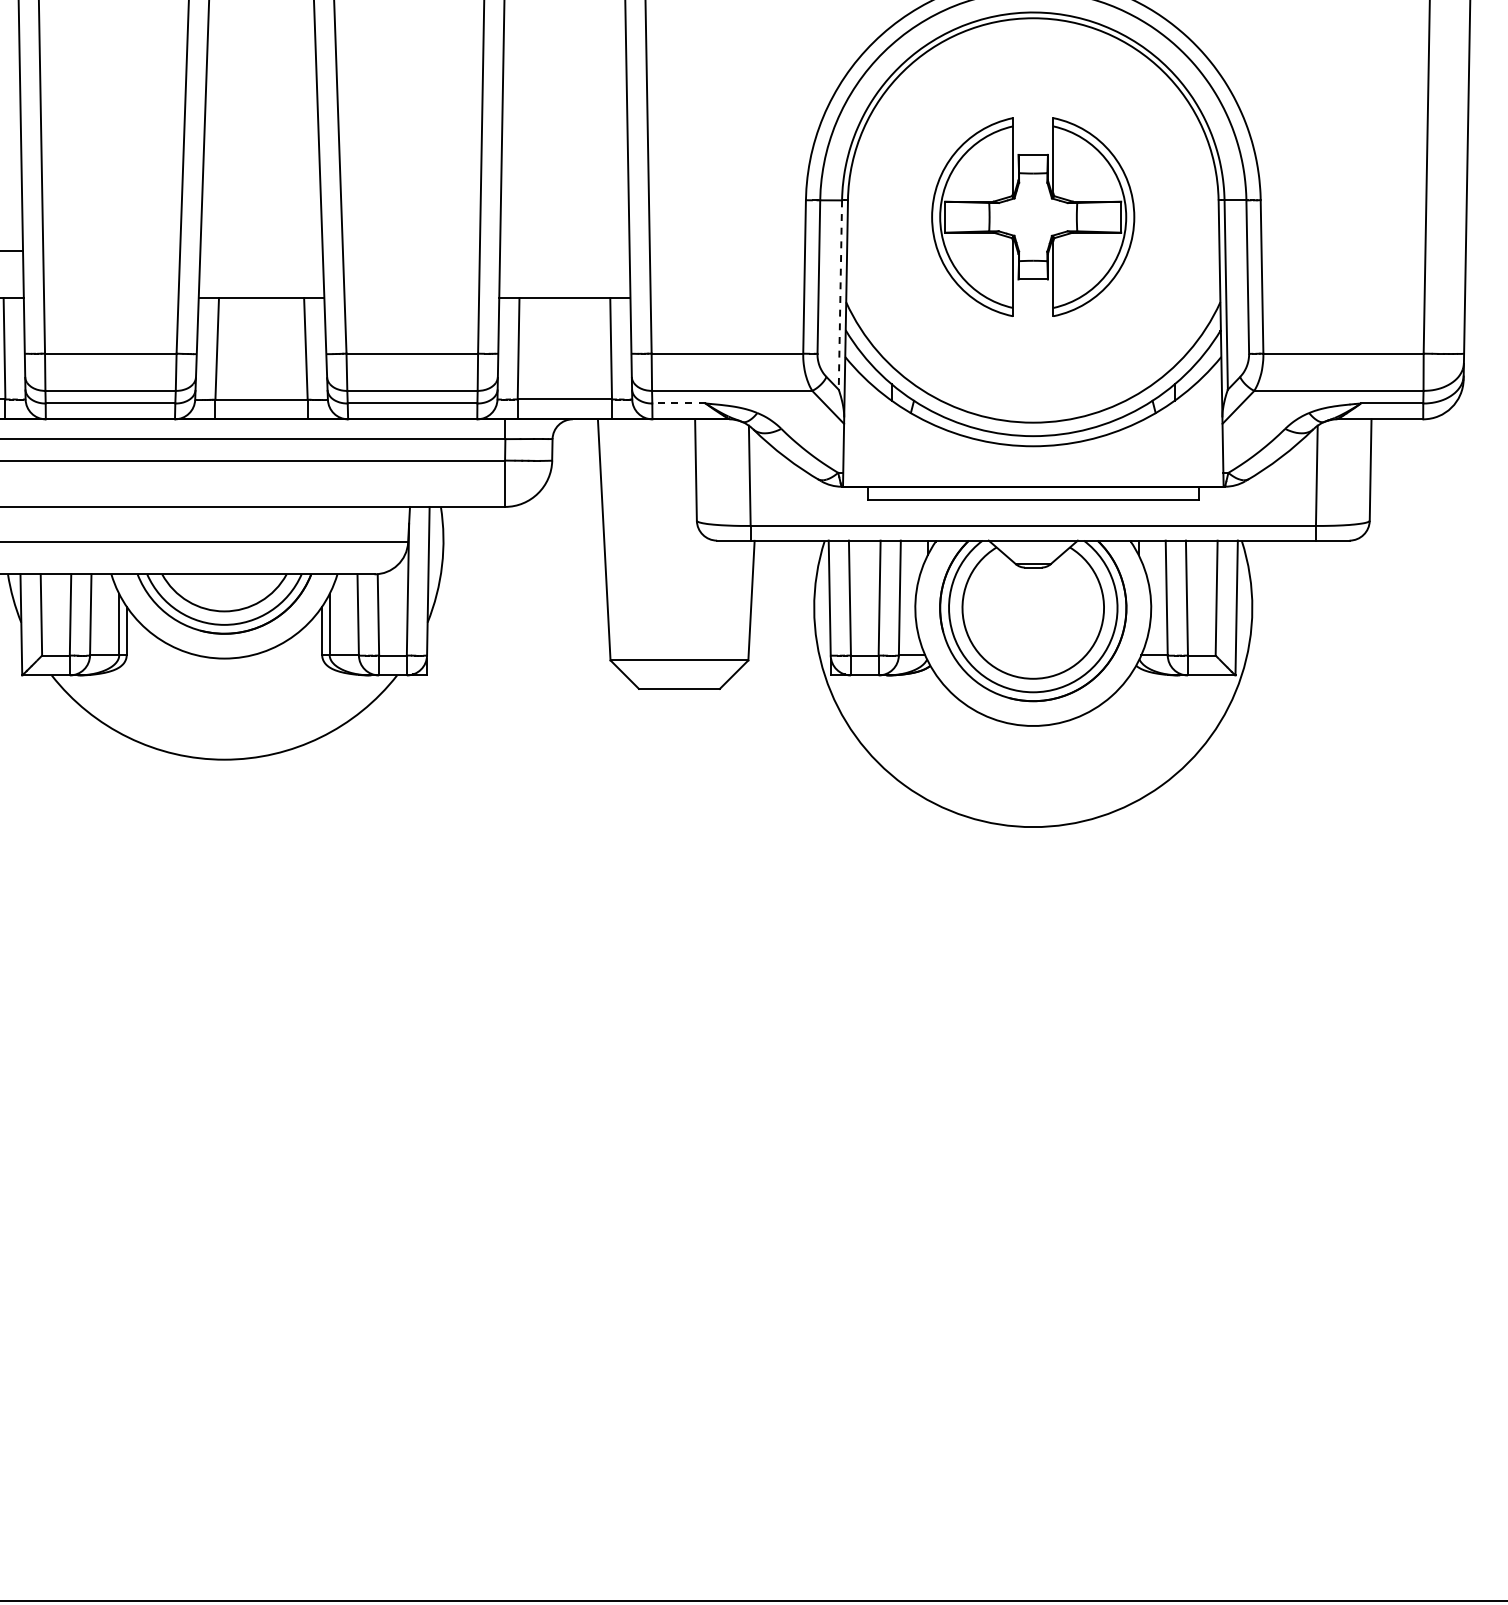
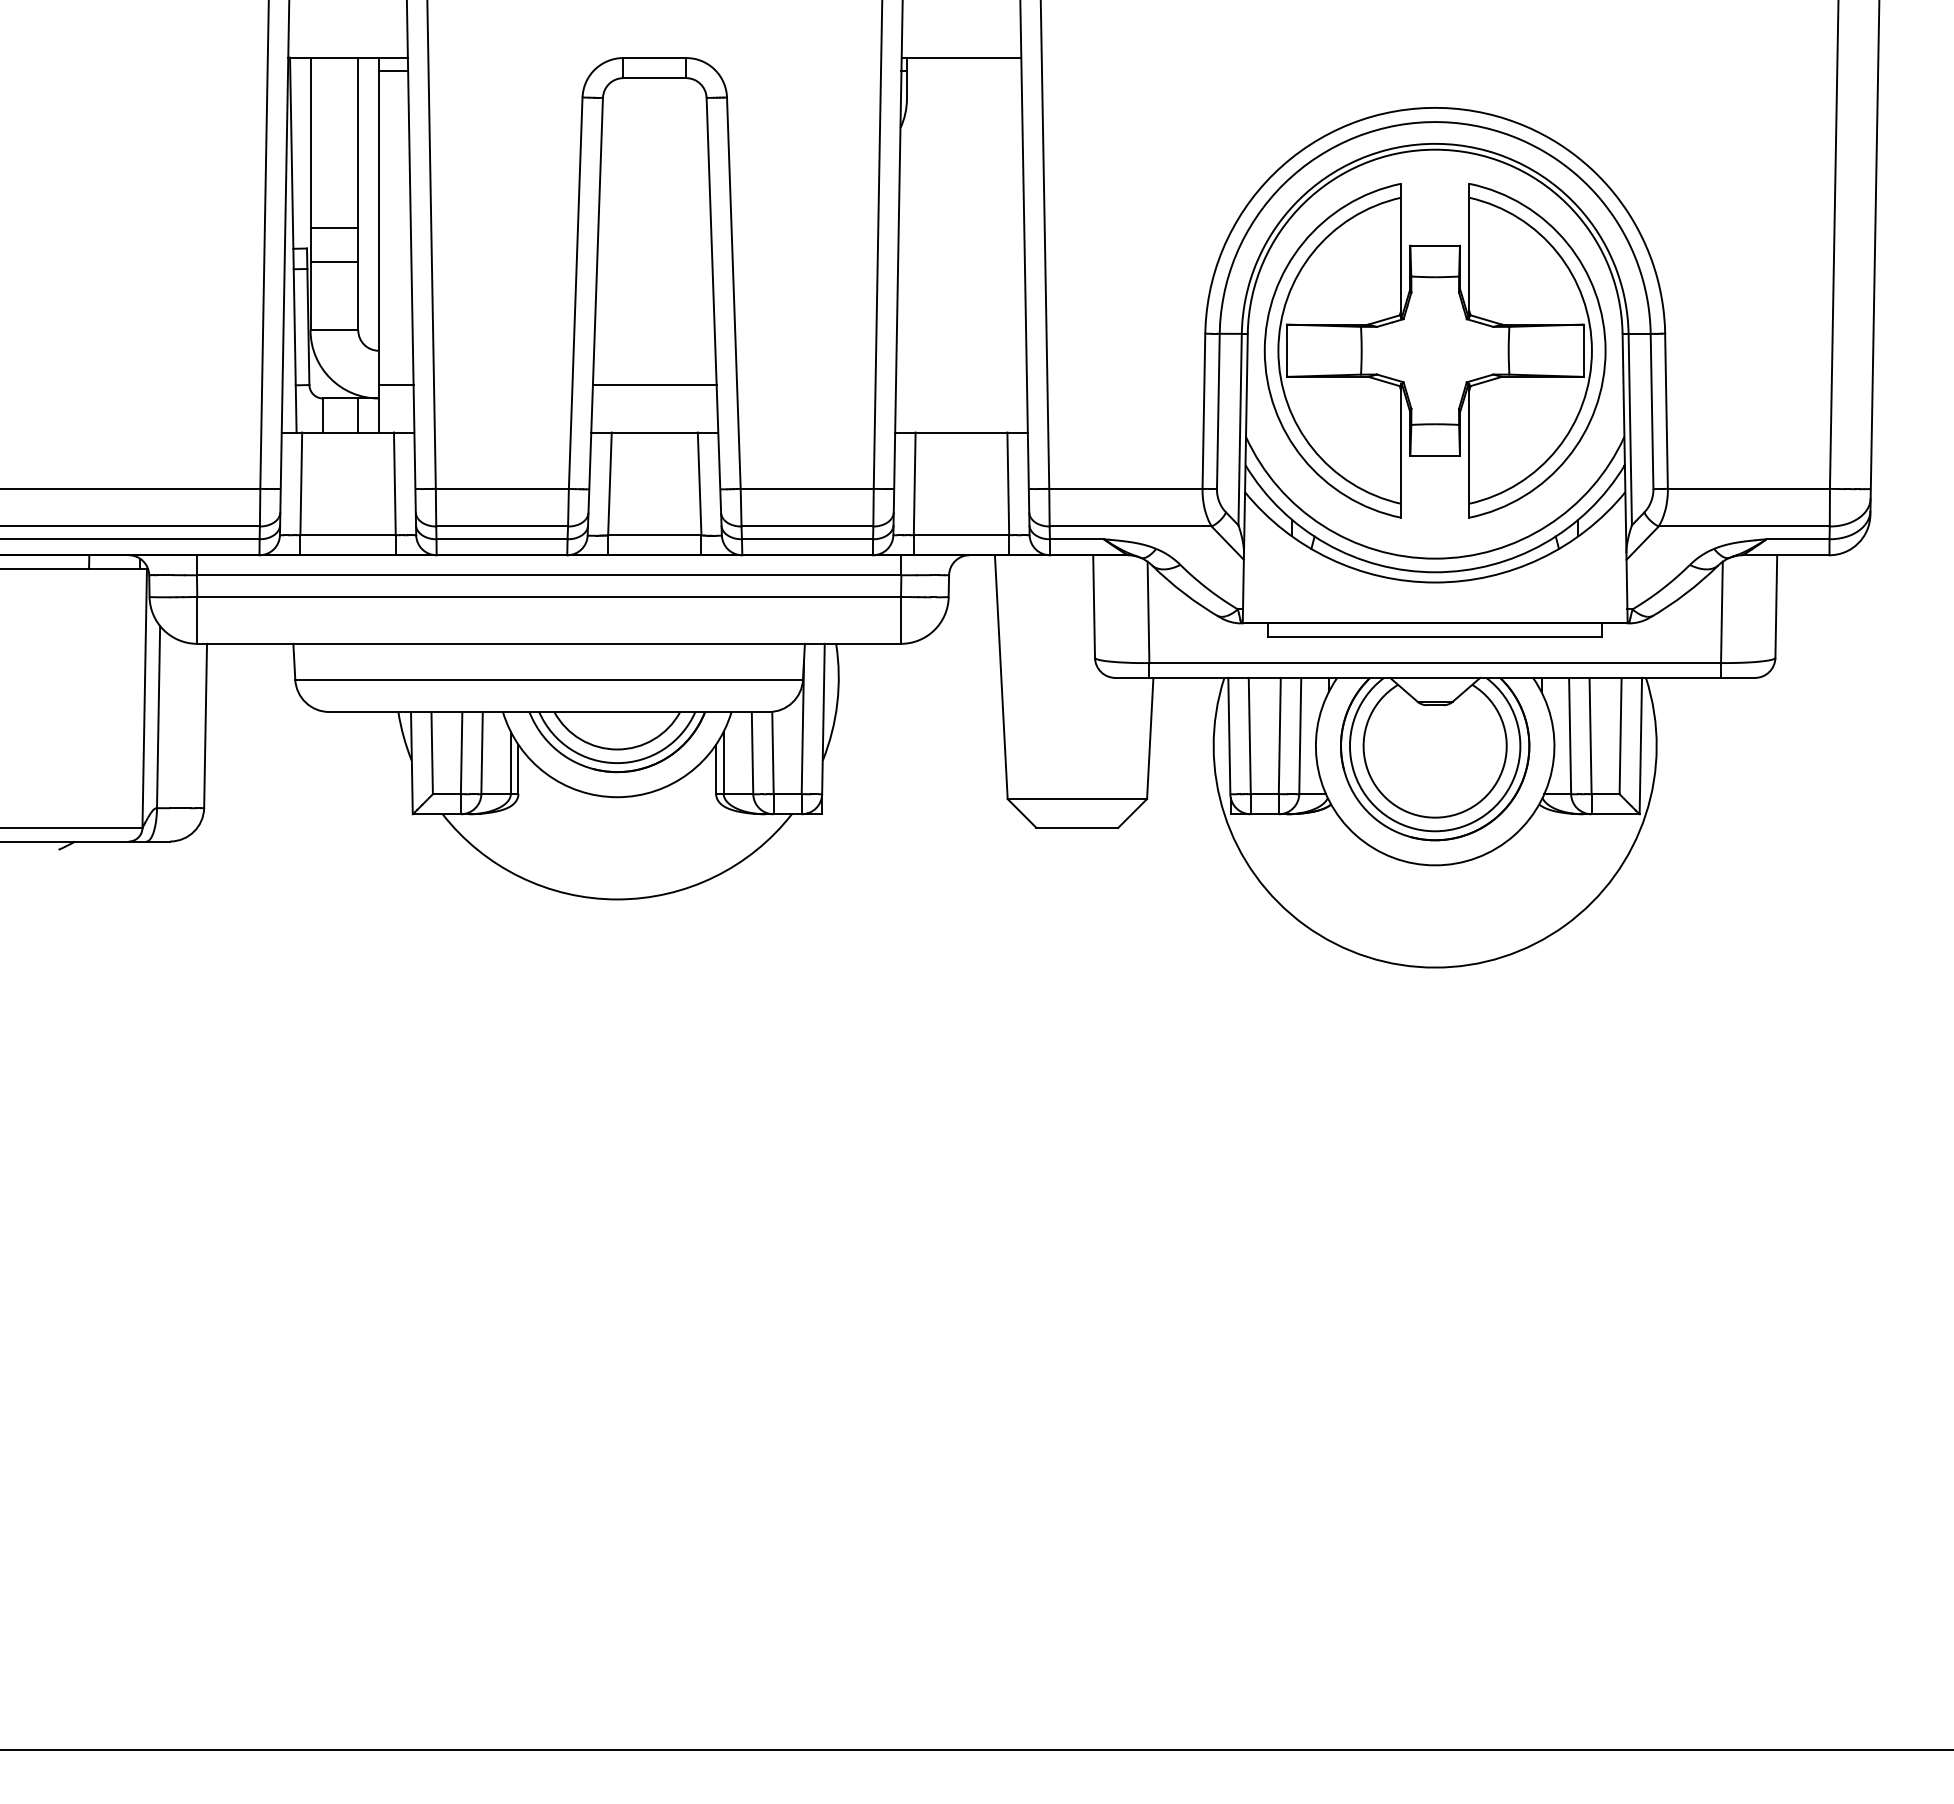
part: (1032, 216) -> (1434, 350), size x1.67
line: (261, 250) -> (654, 384), added
line: (840, 294) -> (1240, 429), dashed -> solid
line: (678, 403) -> (1076, 539), dashed -> solid

